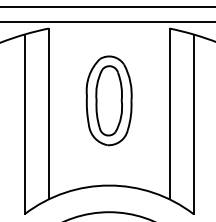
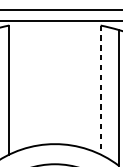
part: (108, 100) -> (54, 79), removed
line: (169, 114) -> (100, 90), solid -> dashed

